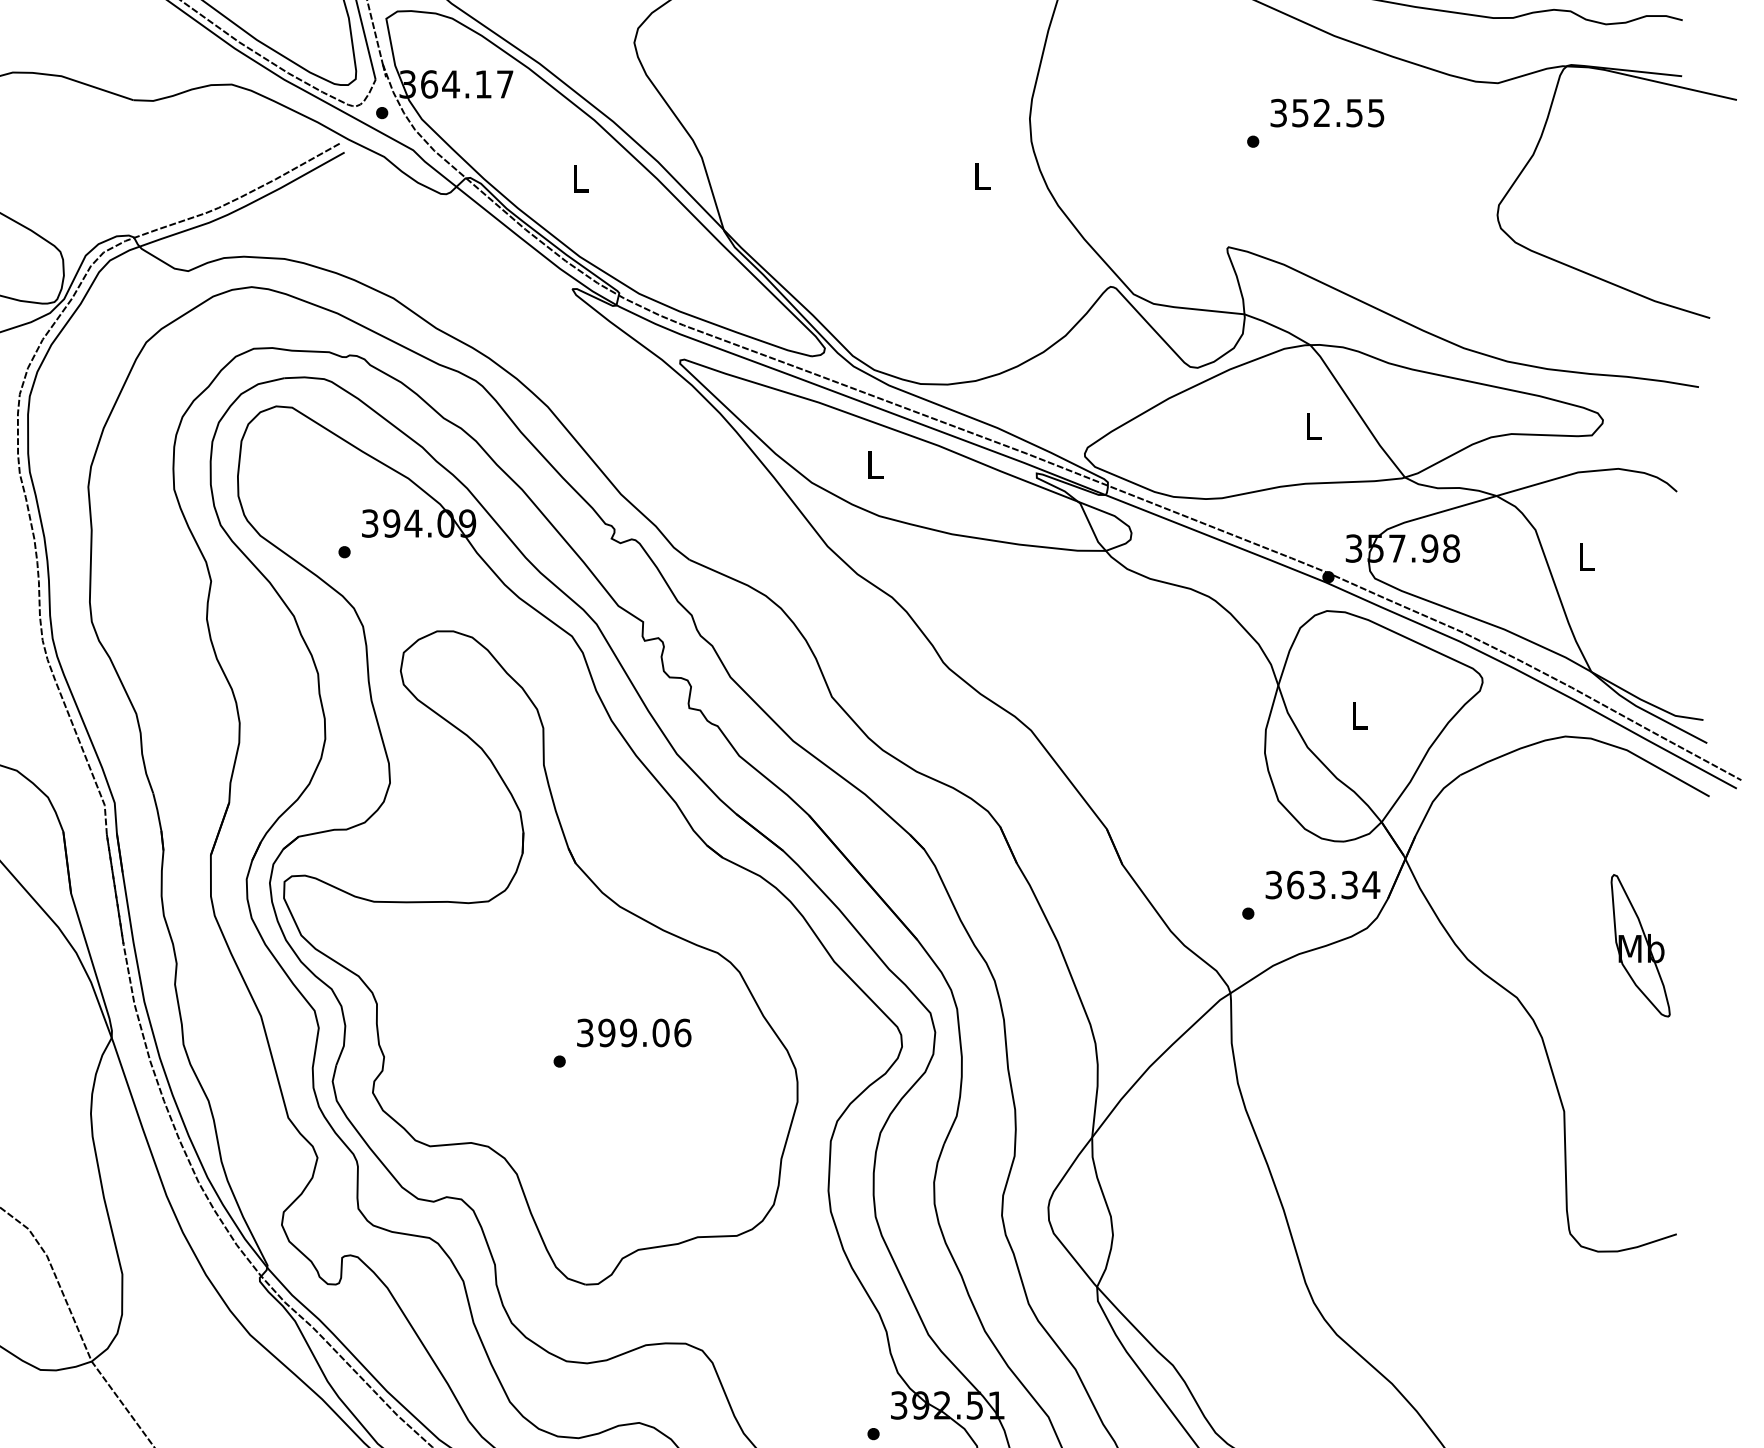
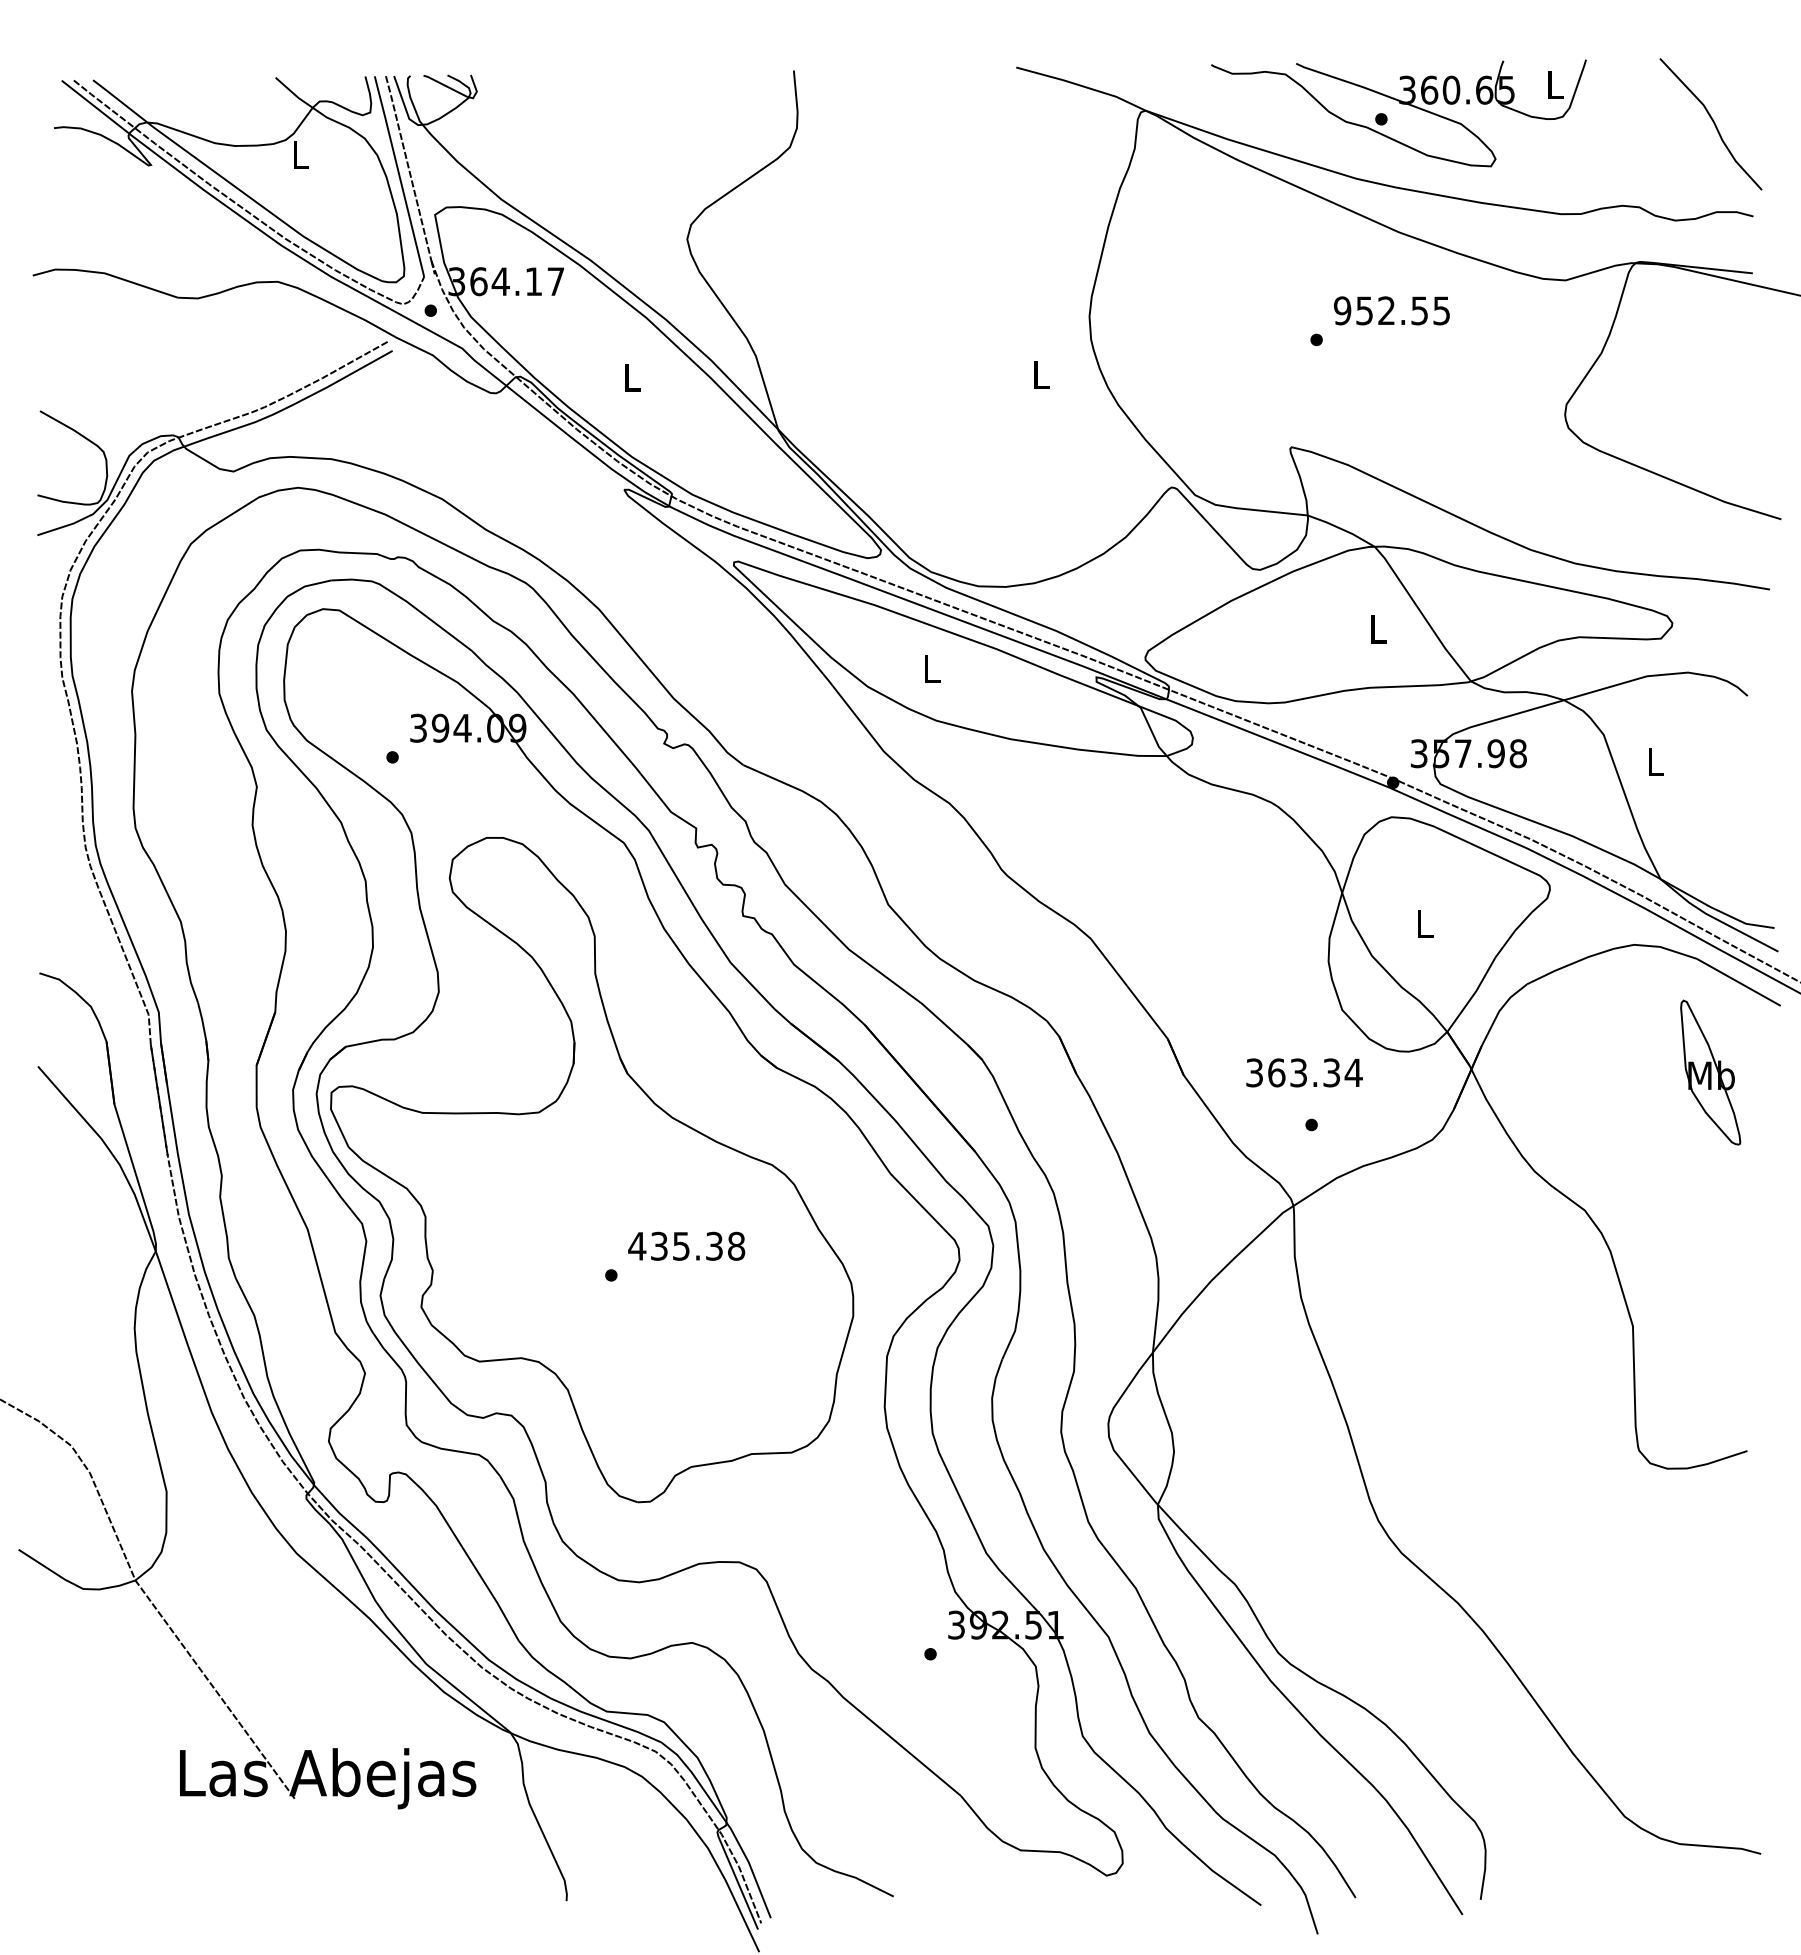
text: (1278, 112) -> (1342, 310), 352.55 -> 952.55
text: (1322, 884) -> (1304, 1072), moved
part: (1640, 945) -> (1710, 1072), moved
text: (633, 1032) -> (686, 1245), 399.06 -> 435.38

